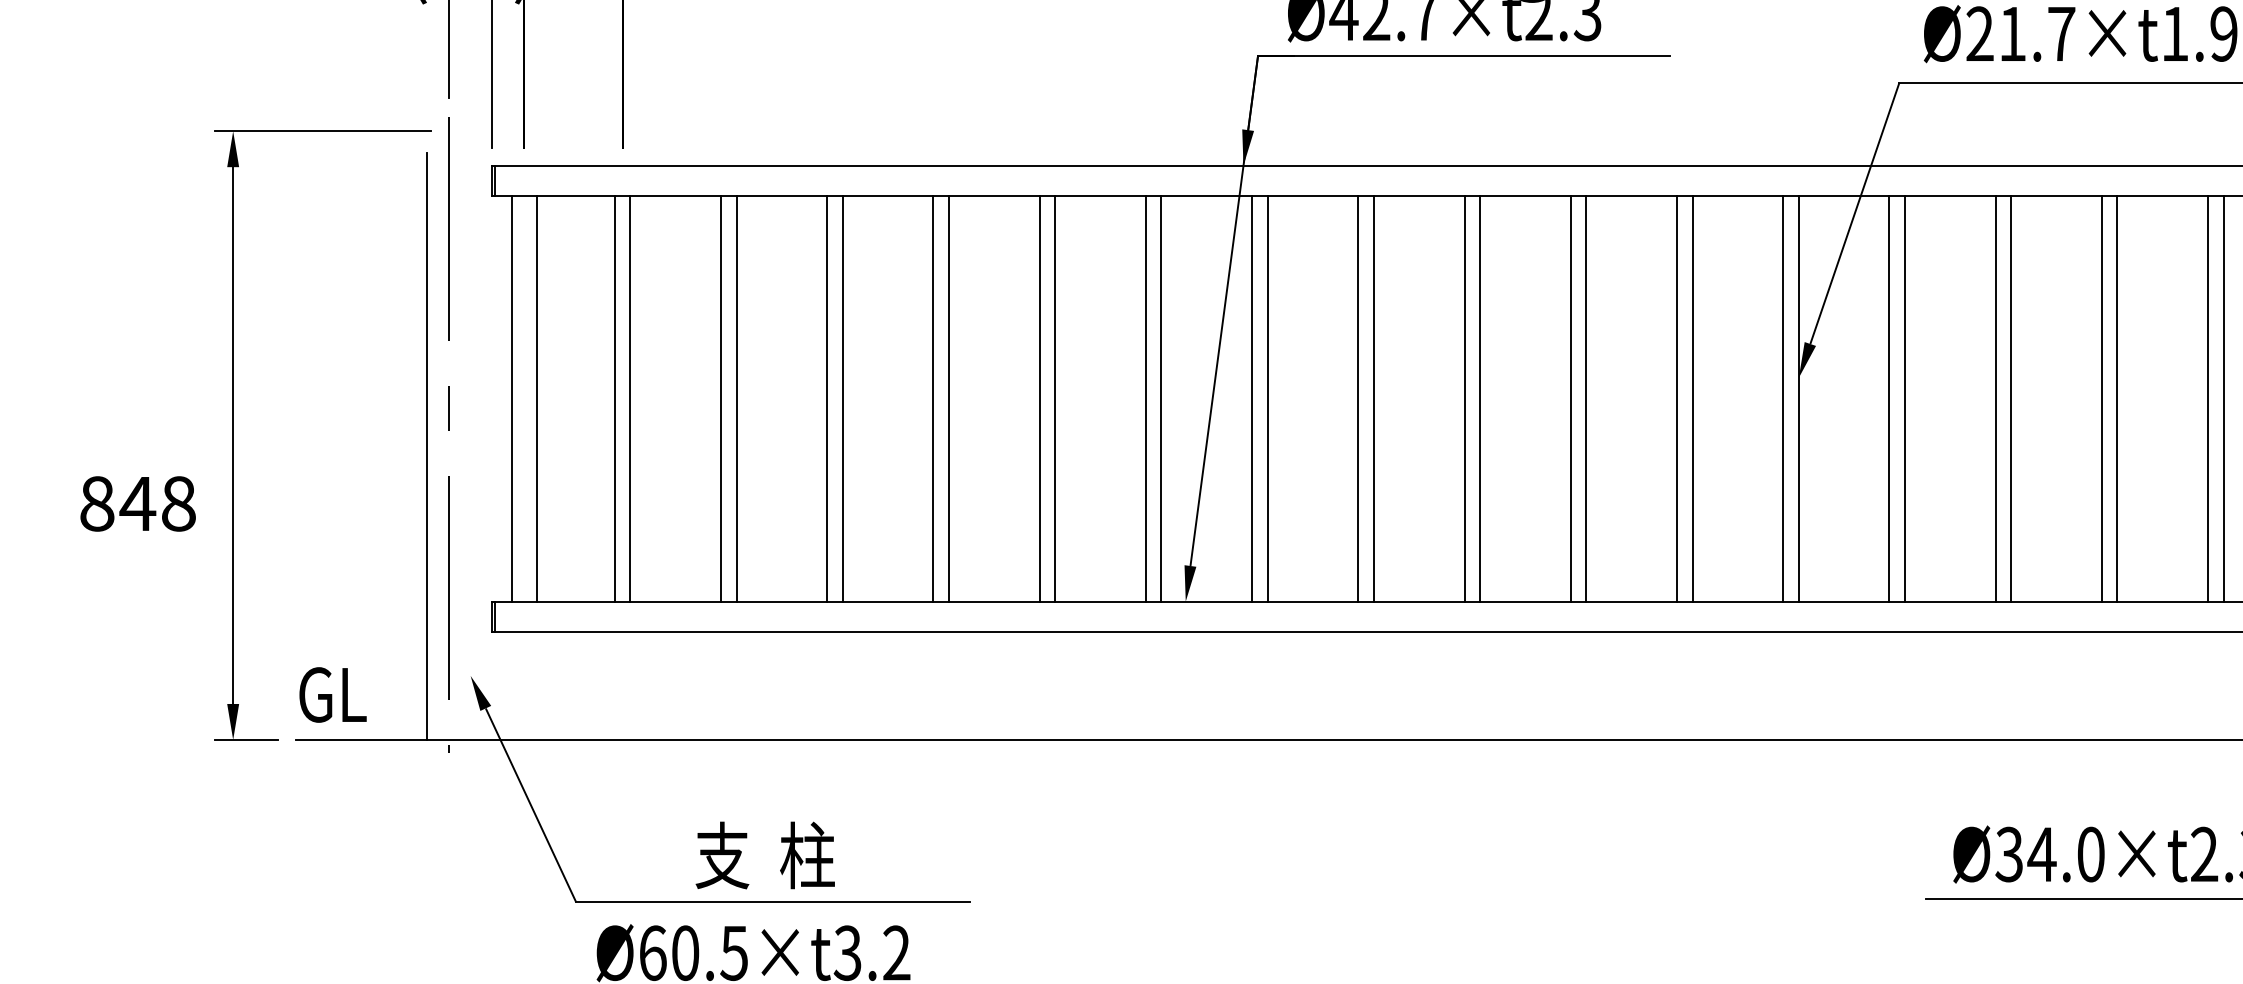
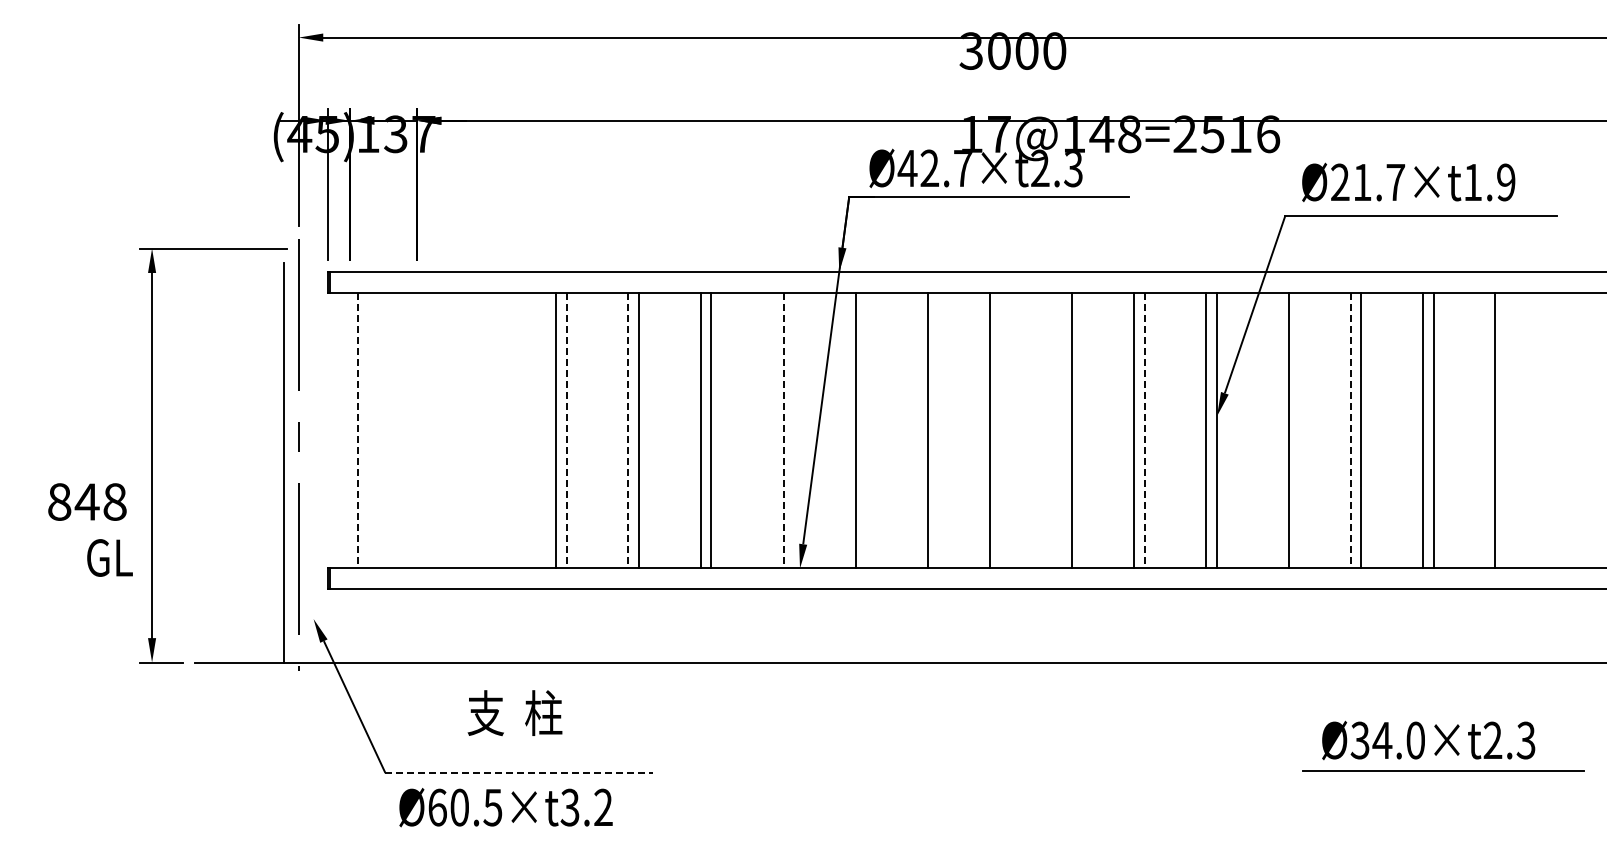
line: (511, 398) -> (341, 430), removed
line: (536, 398) -> (358, 430), solid -> dashed
line: (614, 398) -> (411, 430), removed
line: (630, 398) -> (422, 430), removed
line: (720, 398) -> (483, 430), removed
line: (736, 398) -> (494, 430), removed
line: (842, 398) -> (566, 430), solid -> dashed
line: (933, 398) -> (628, 430), solid -> dashed
line: (1145, 398) -> (772, 430), removed
line: (1161, 398) -> (783, 430), solid -> dashed
line: (1252, 398) -> (845, 430), removed
line: (1358, 398) -> (917, 430), removed
line: (1480, 398) -> (1000, 430), removed
line: (1570, 398) -> (1061, 430), removed
line: (1692, 398) -> (1144, 430), solid -> dashed
line: (1889, 398) -> (1278, 430), removed
line: (1995, 398) -> (1350, 430), solid -> dashed
line: (2222, 398) -> (1505, 430), removed
text: (332, 694) -> (109, 557), moved
text: (764, 854) -> (514, 712), moved
line: (773, 903) -> (519, 773), solid -> dashed

